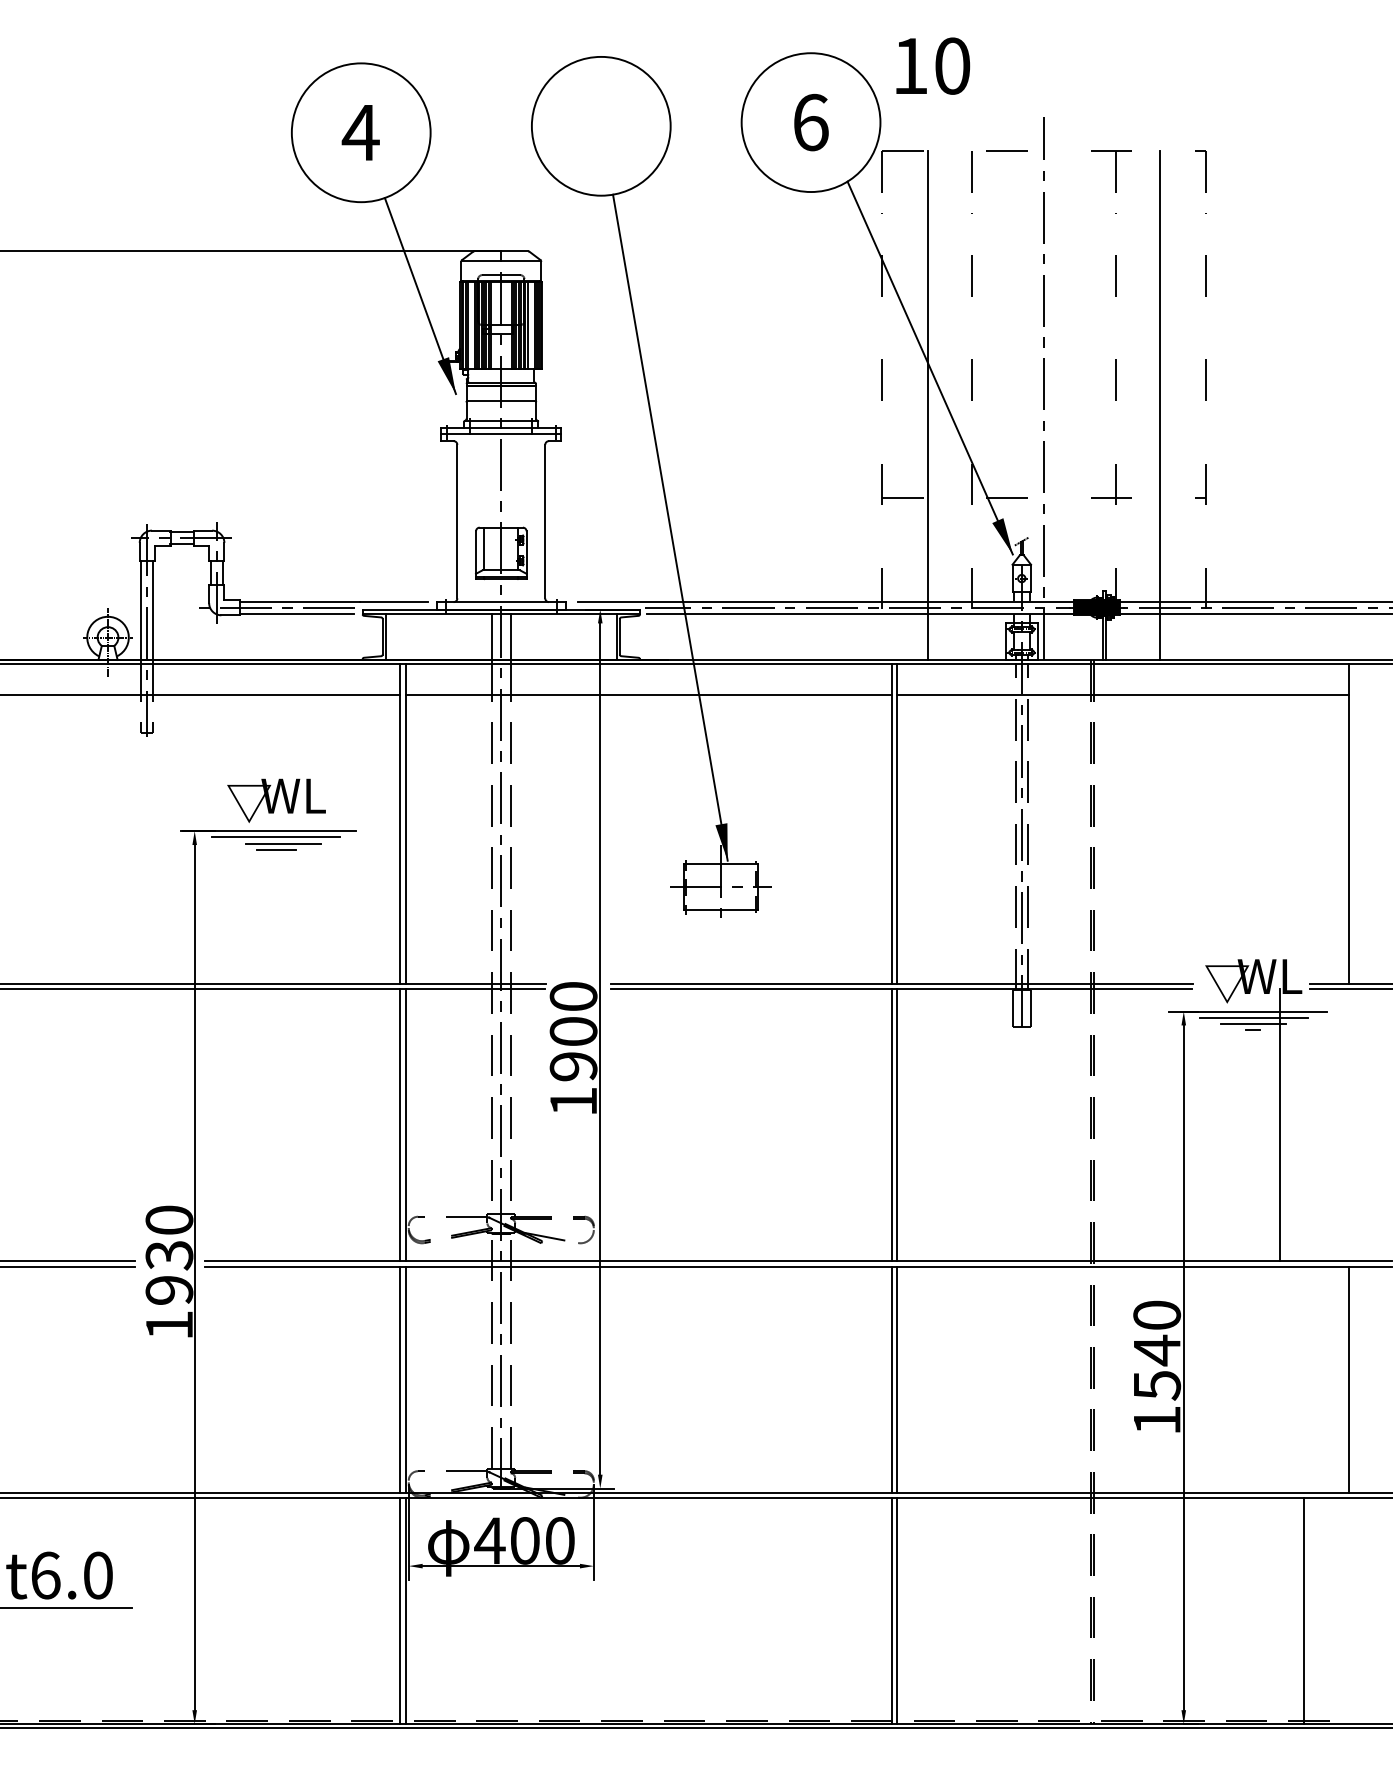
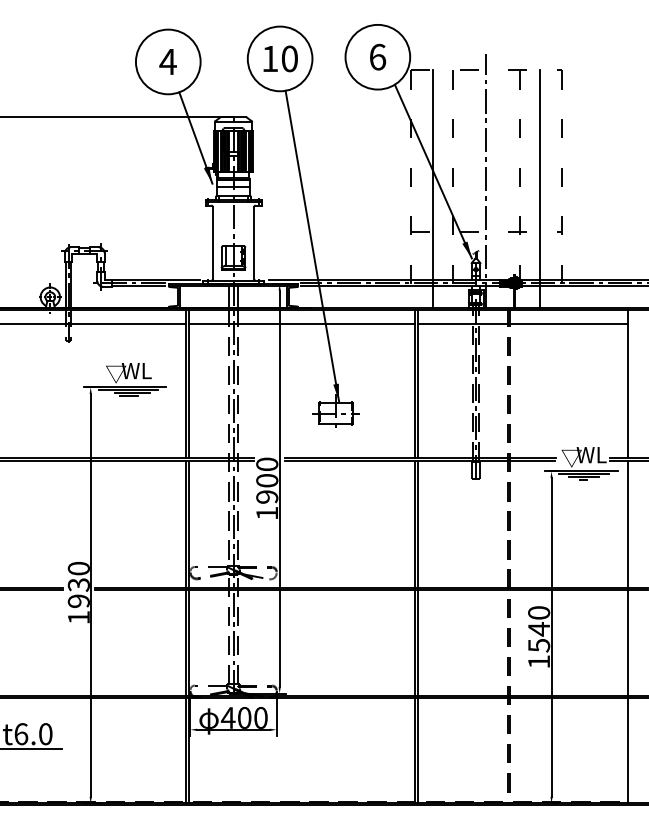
text: (932, 65) -> (280, 58), moved
line: (1280, 1125) -> (628, 524), moved
line: (1303, 1610) -> (628, 750), moved

